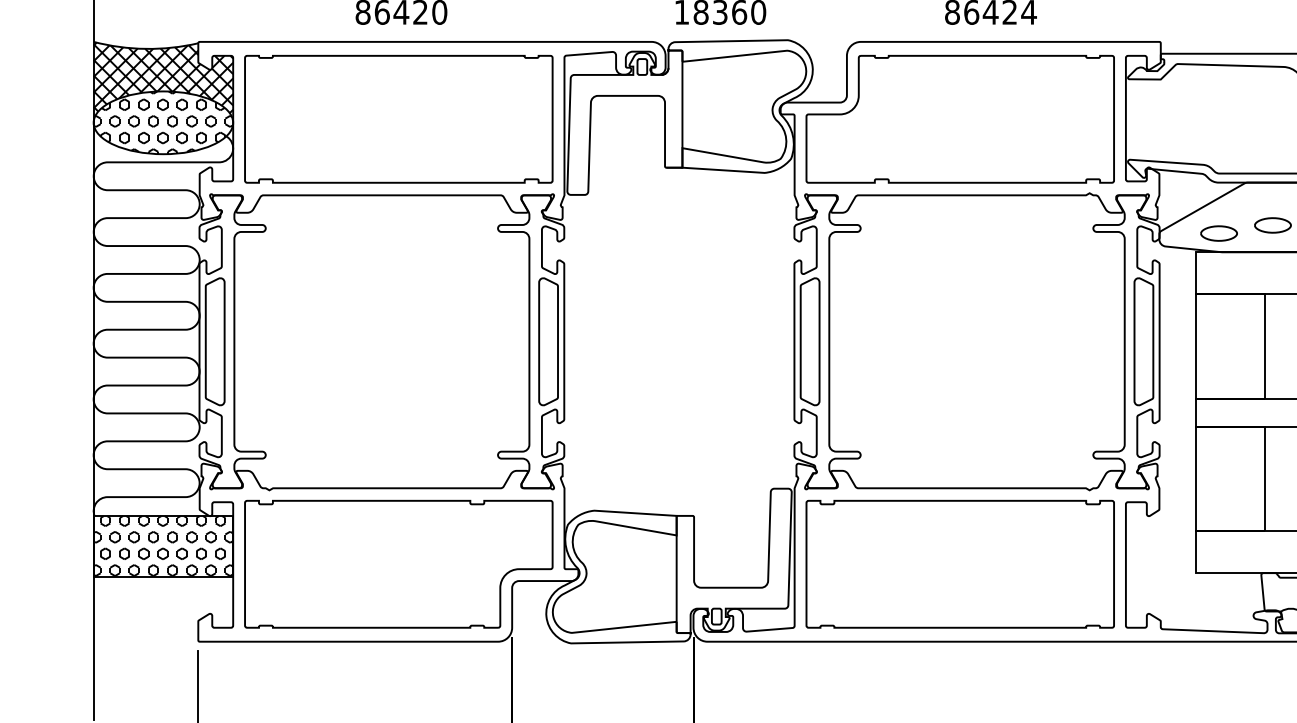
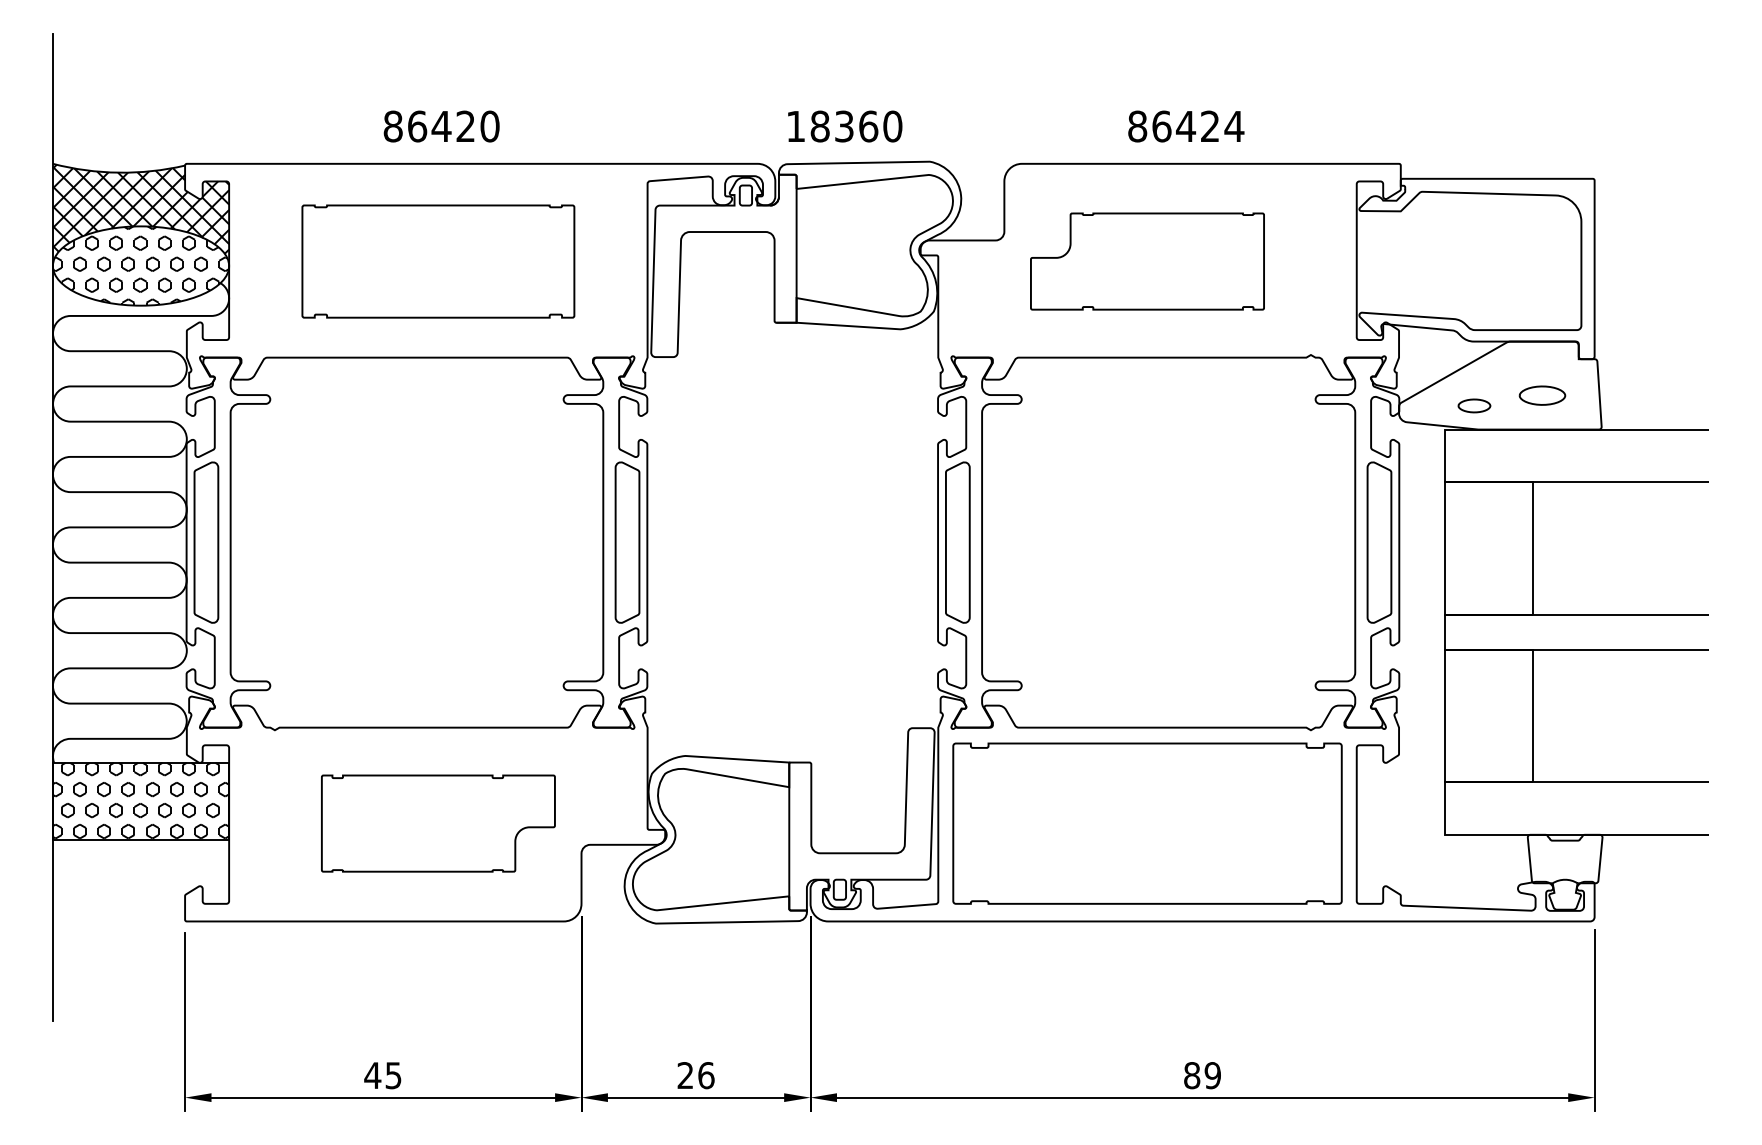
part: (398, 119) -> (438, 261), size x0.7
part: (960, 119) -> (1147, 261), size x0.6
part: (1219, 233) -> (1474, 405), size x0.7
part: (398, 564) -> (438, 823), size x0.6

